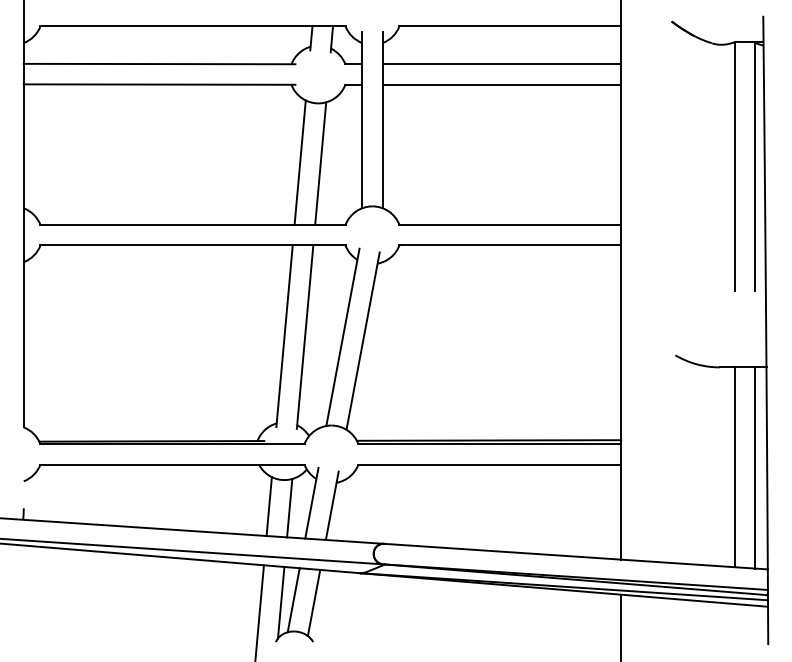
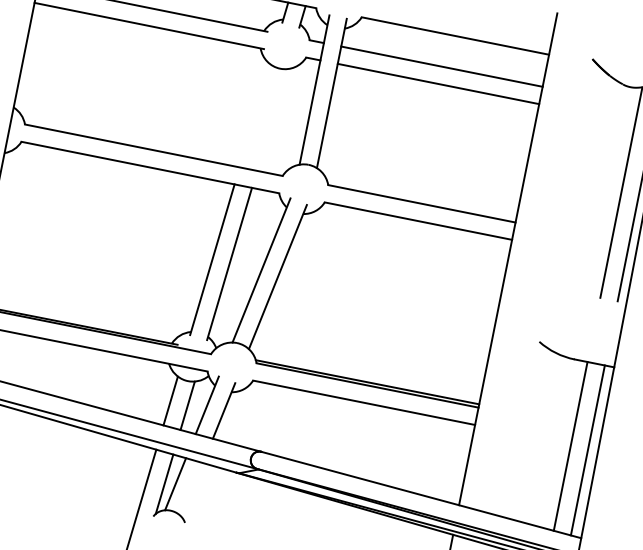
line: (299, 162) -> (254, 115), removed
line: (320, 163) -> (271, 119), removed
line: (313, 602) -> (191, 489), removed

